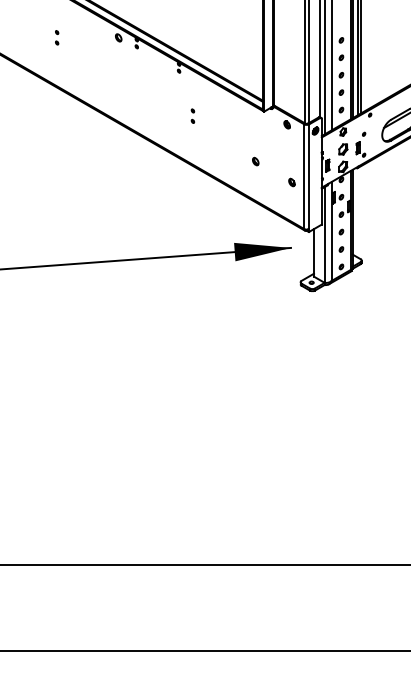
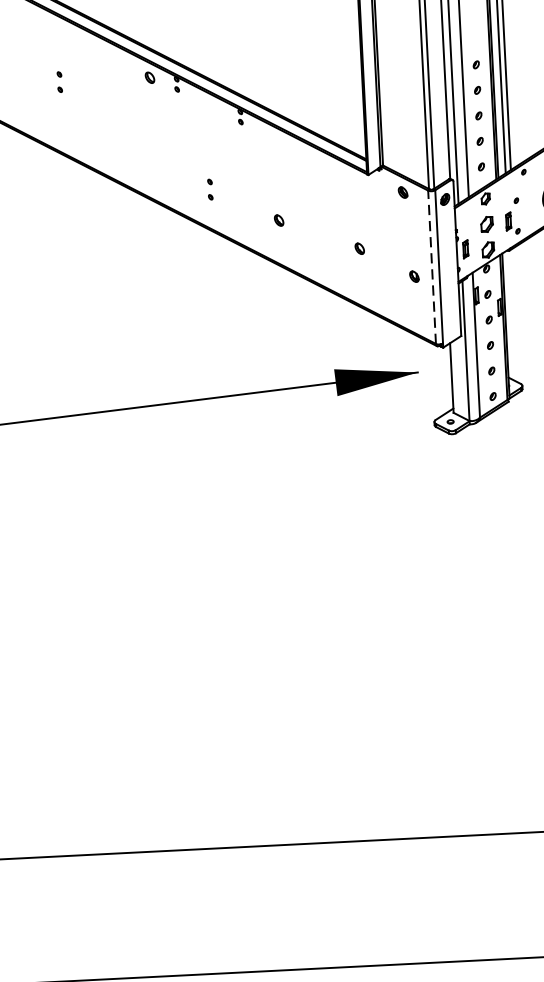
part: (192, 115) -> (209, 188), moved
part: (201, 139) -> (278, 220), added
line: (304, 176) -> (432, 266), solid -> dashed

